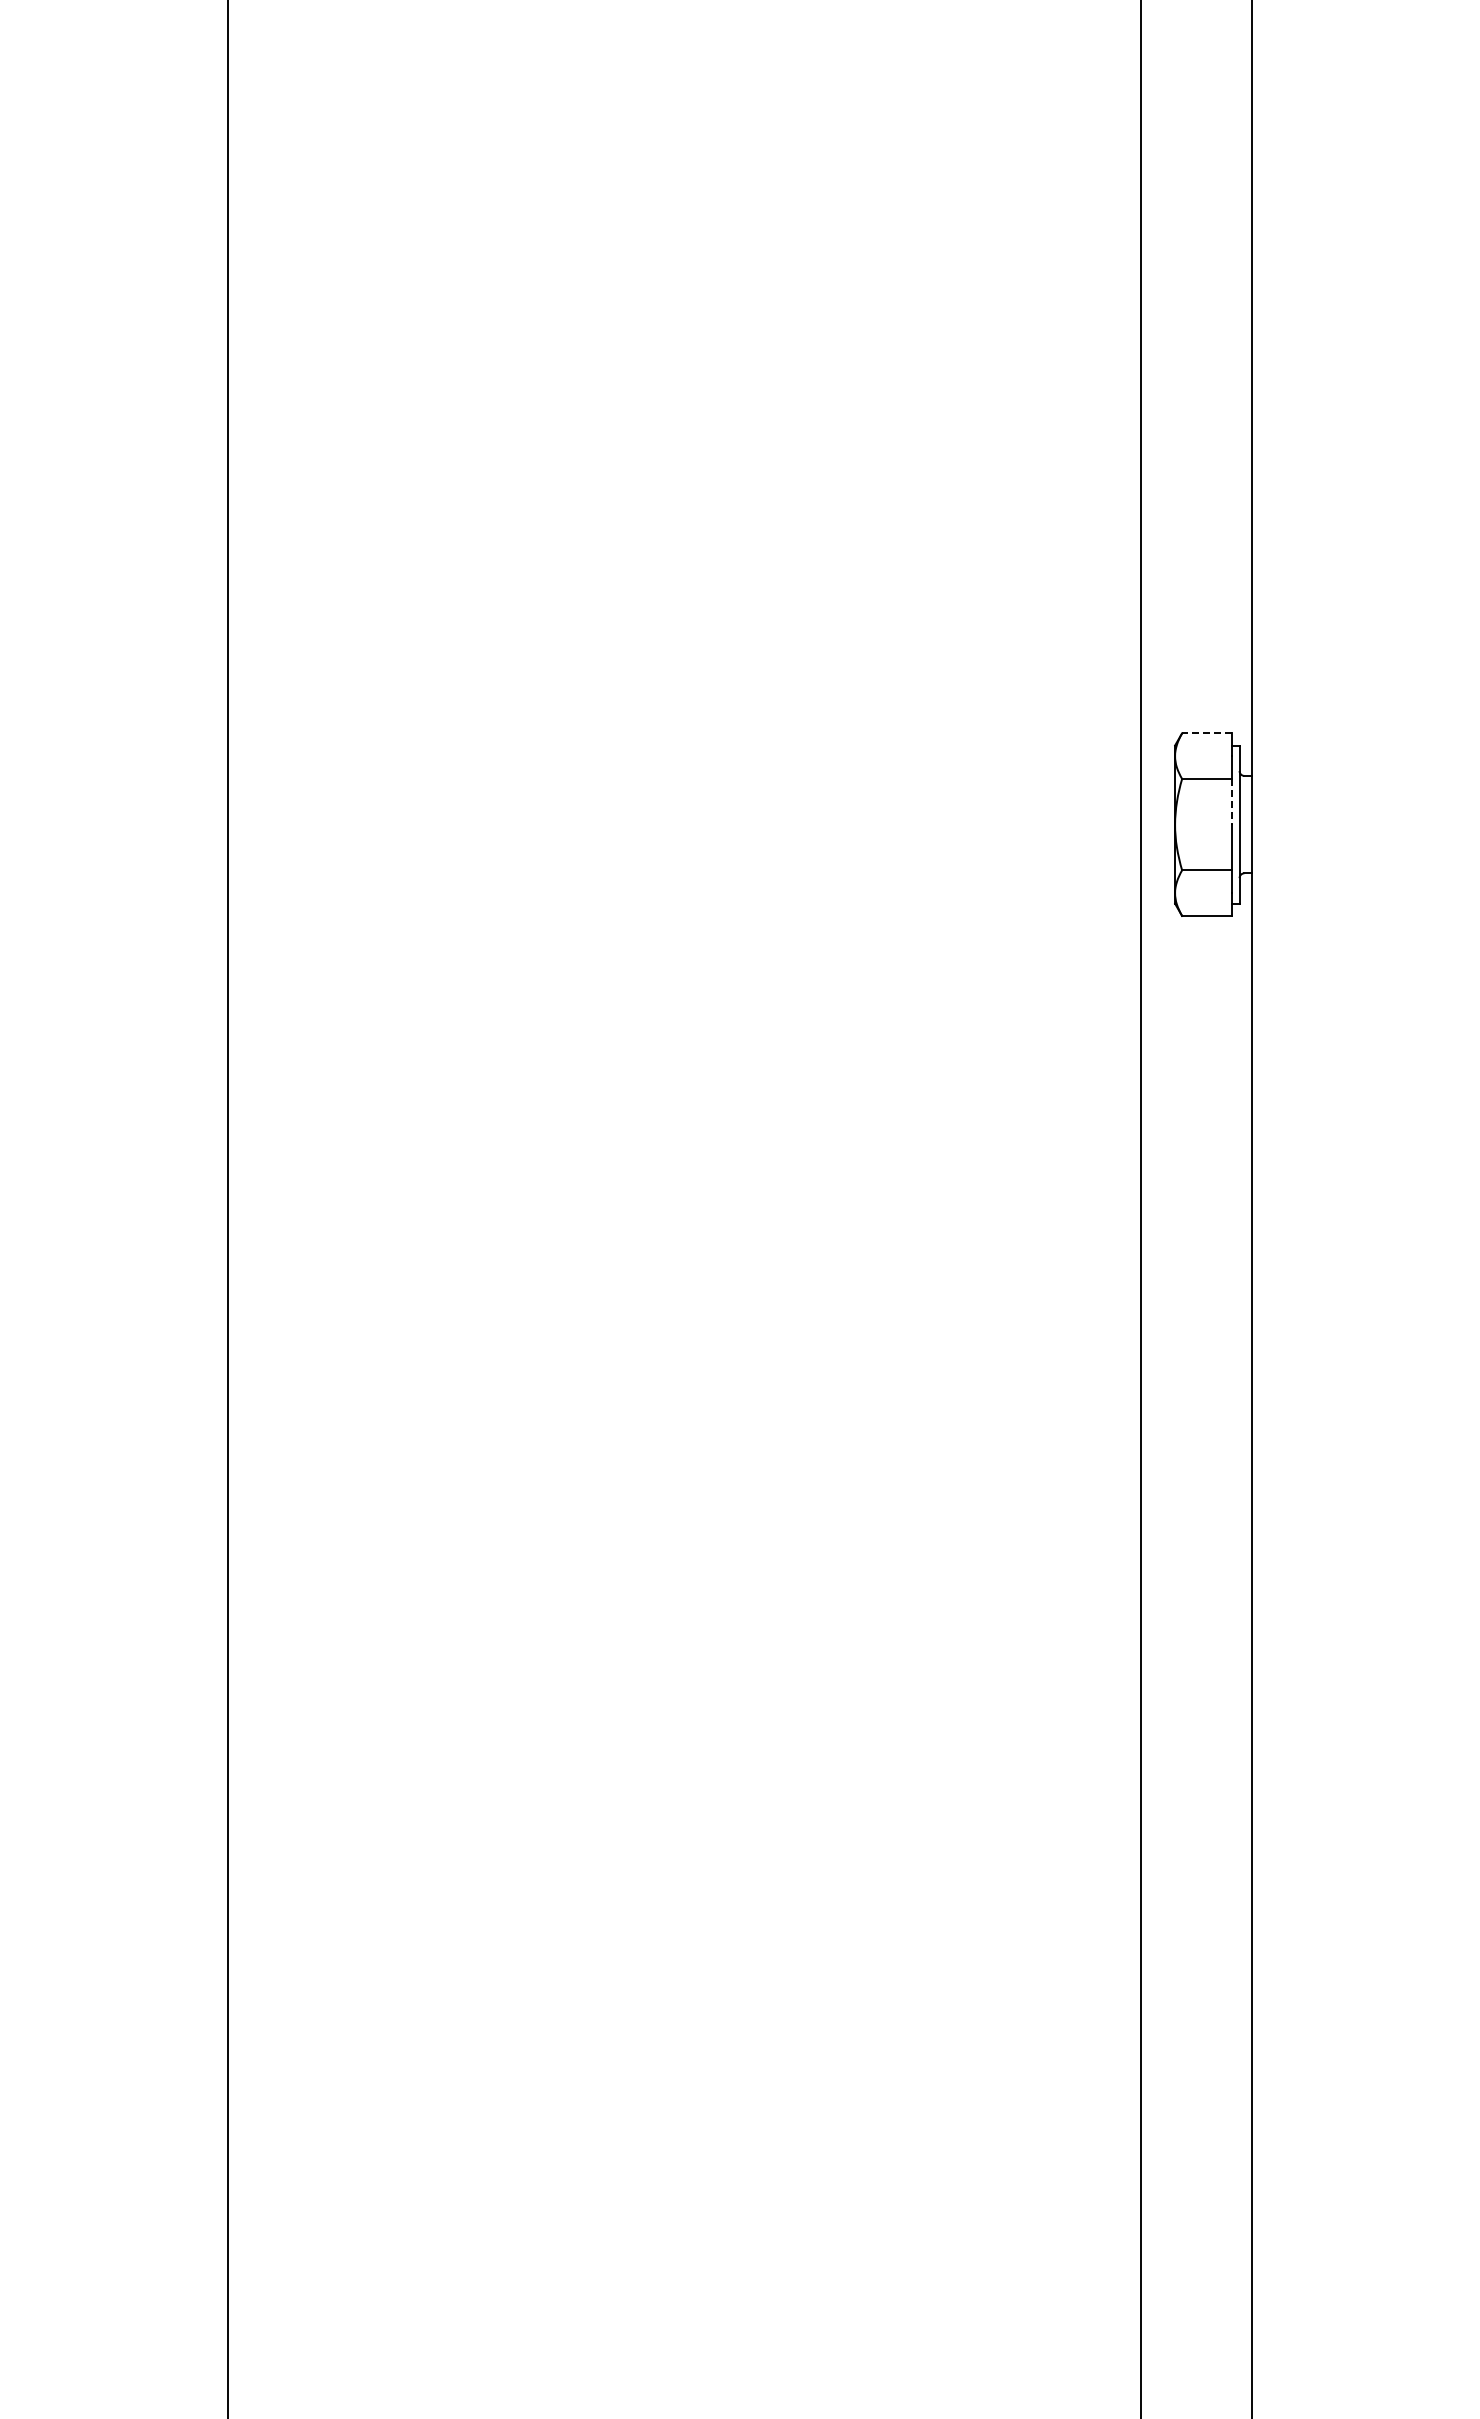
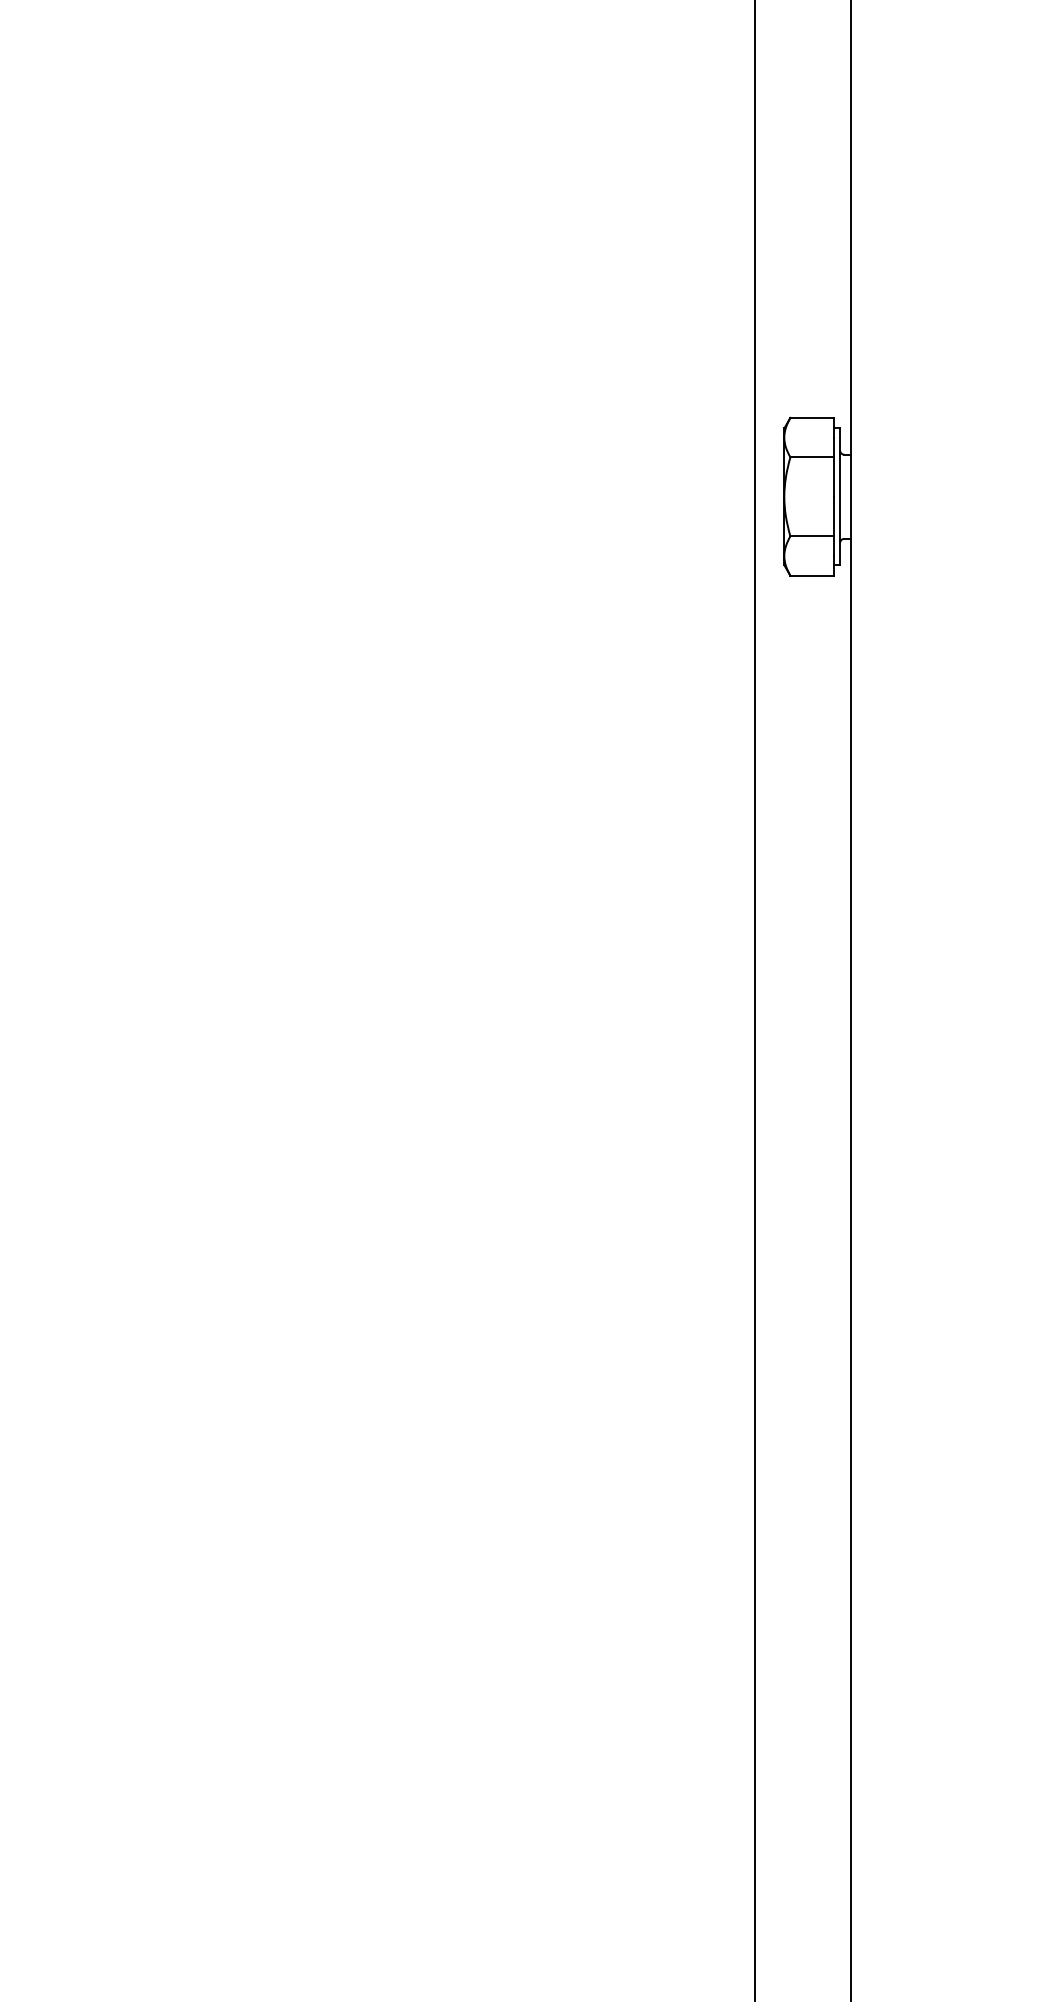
line: (1206, 733) -> (811, 417), dashed -> solid
line: (1232, 801) -> (833, 476), dashed -> solid

